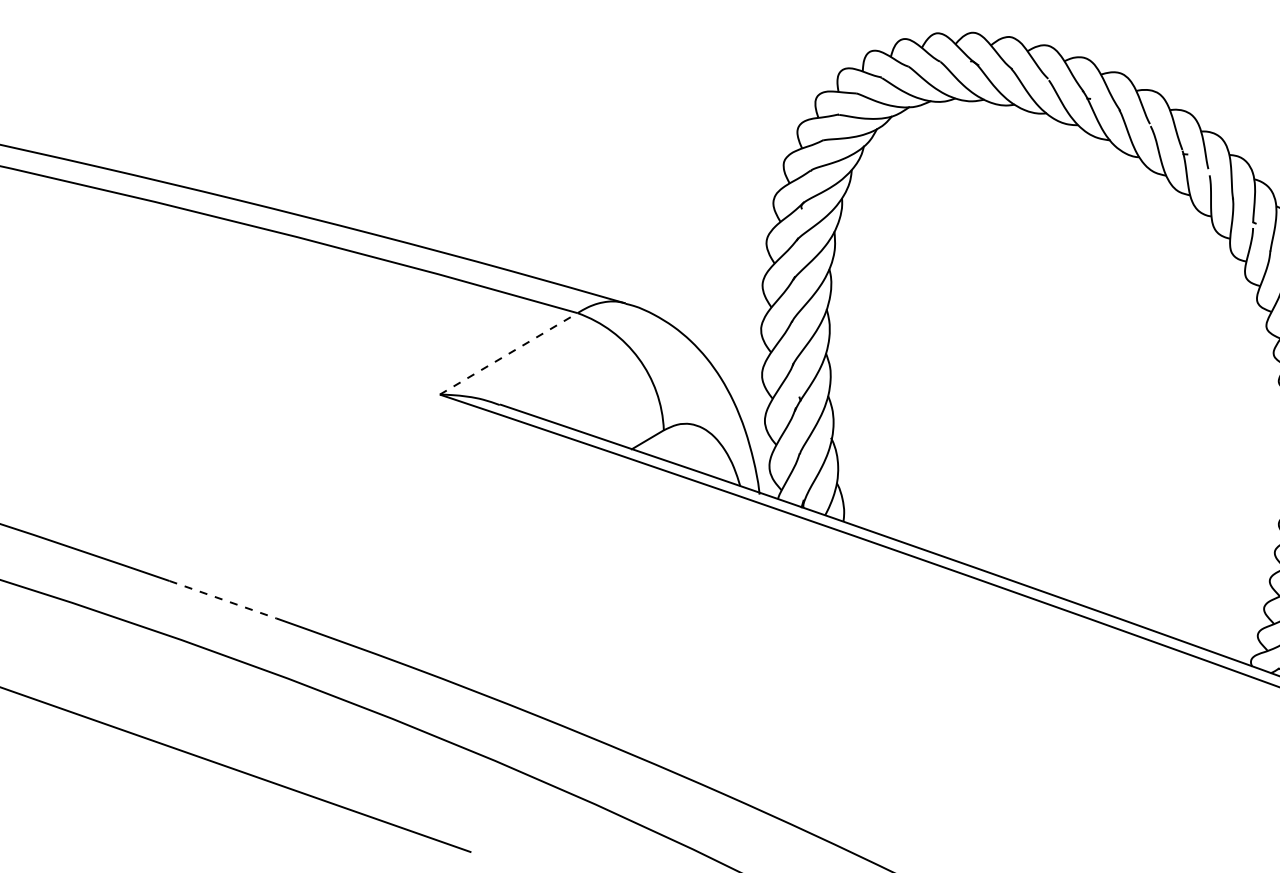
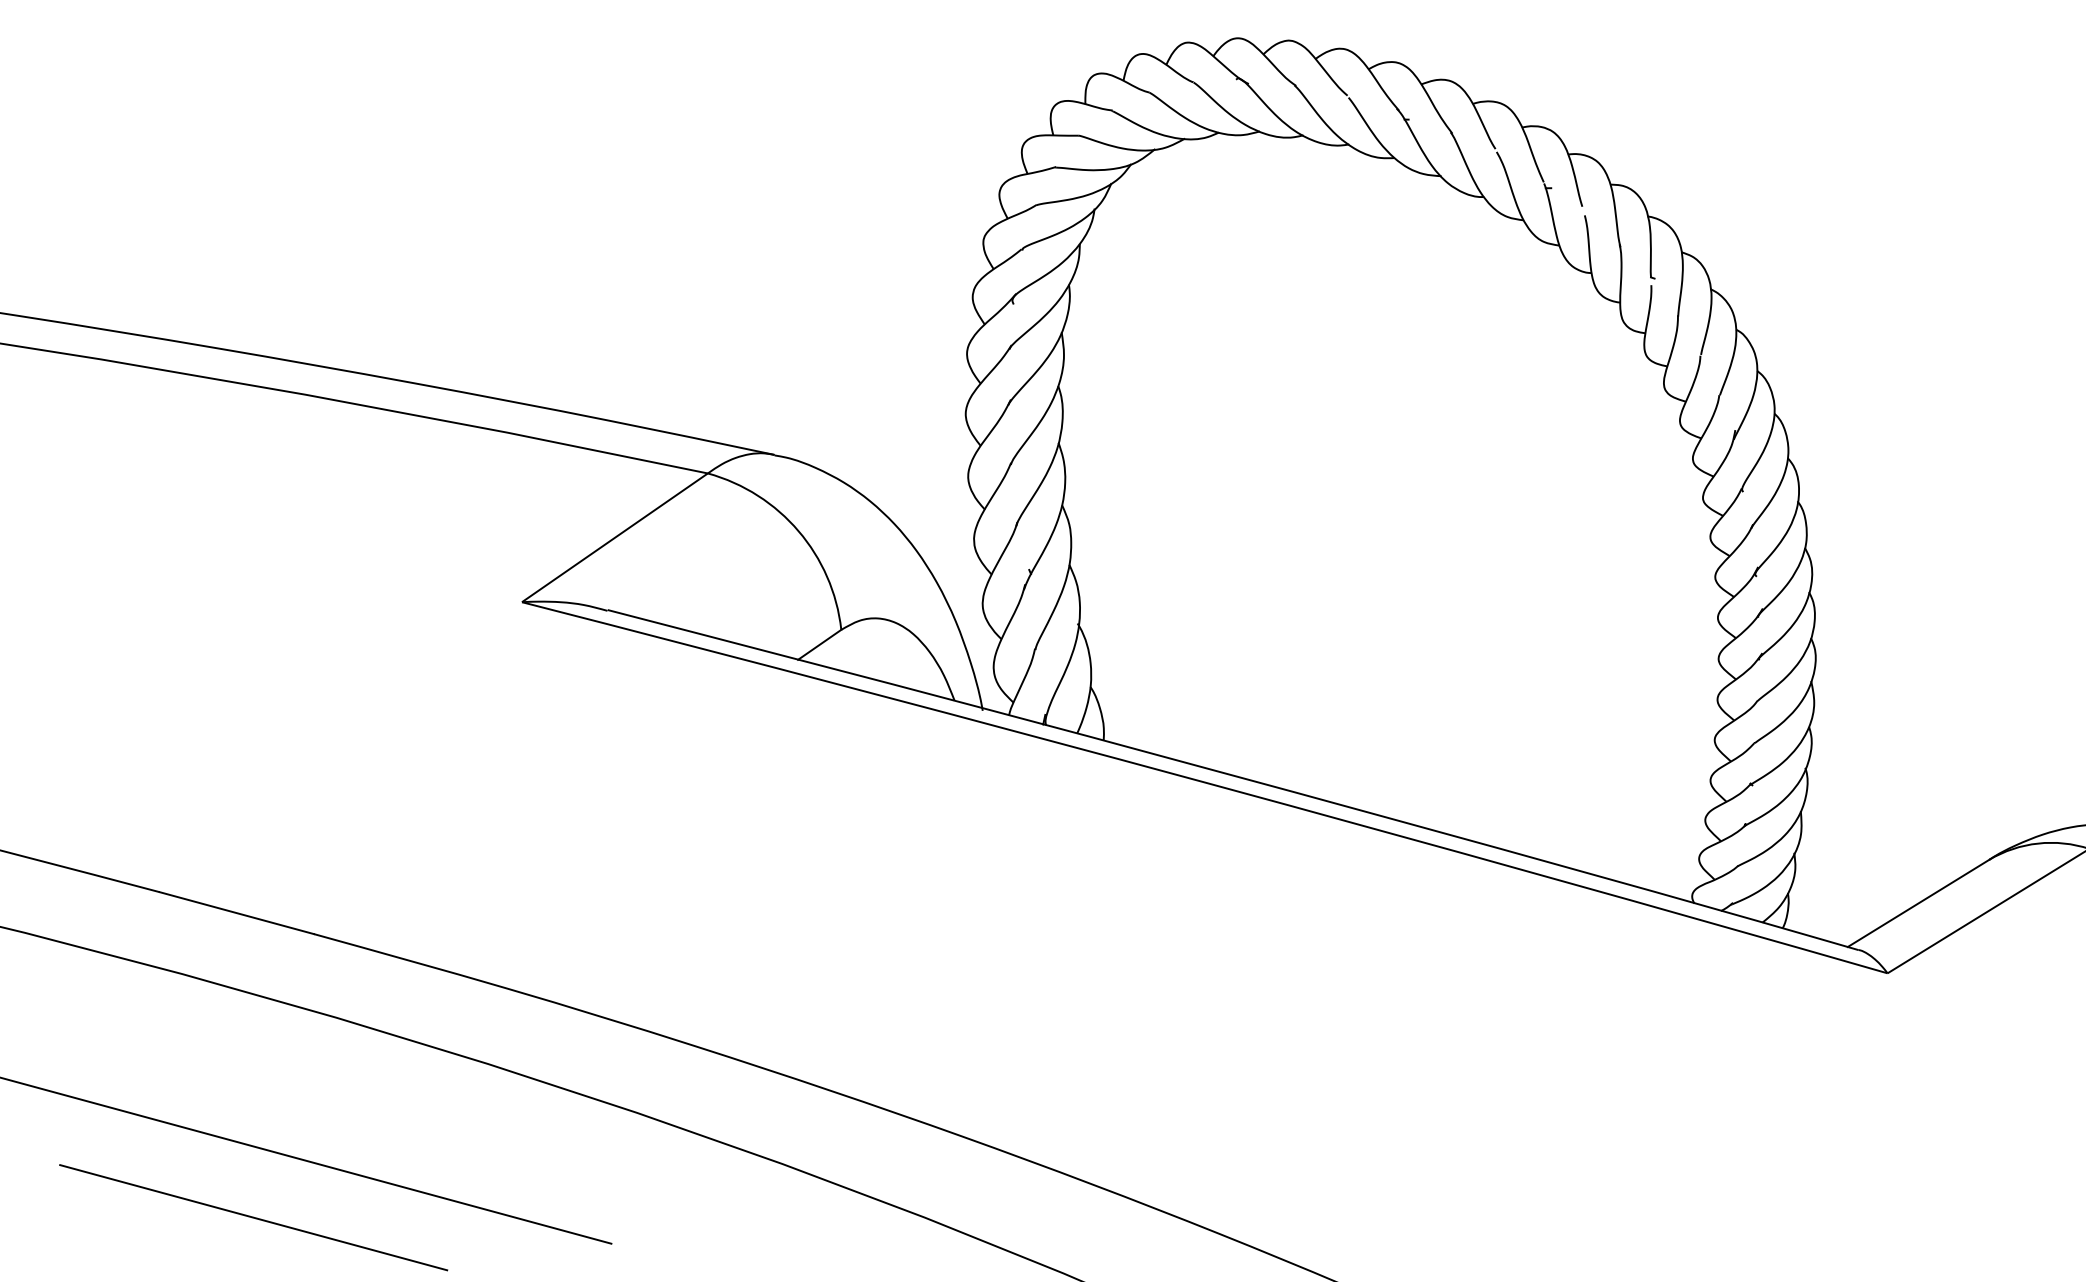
line: (509, 353) -> (615, 537), dashed -> solid
line: (222, 599) -> (236, 913), dashed -> solid
line: (219, 815) -> (253, 1217), added

